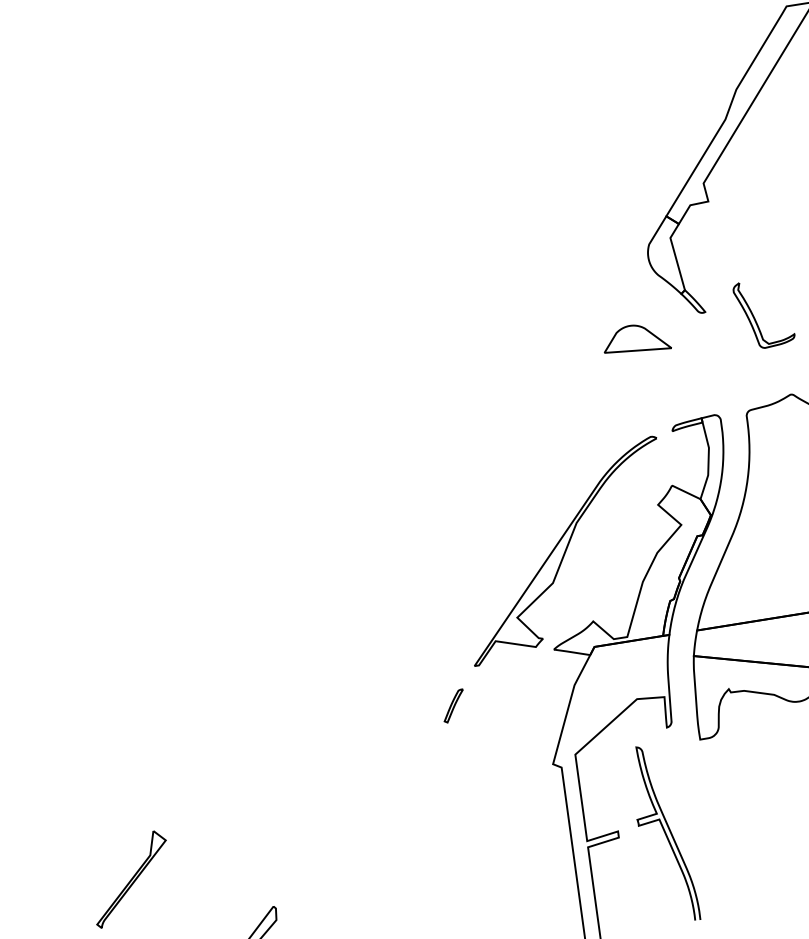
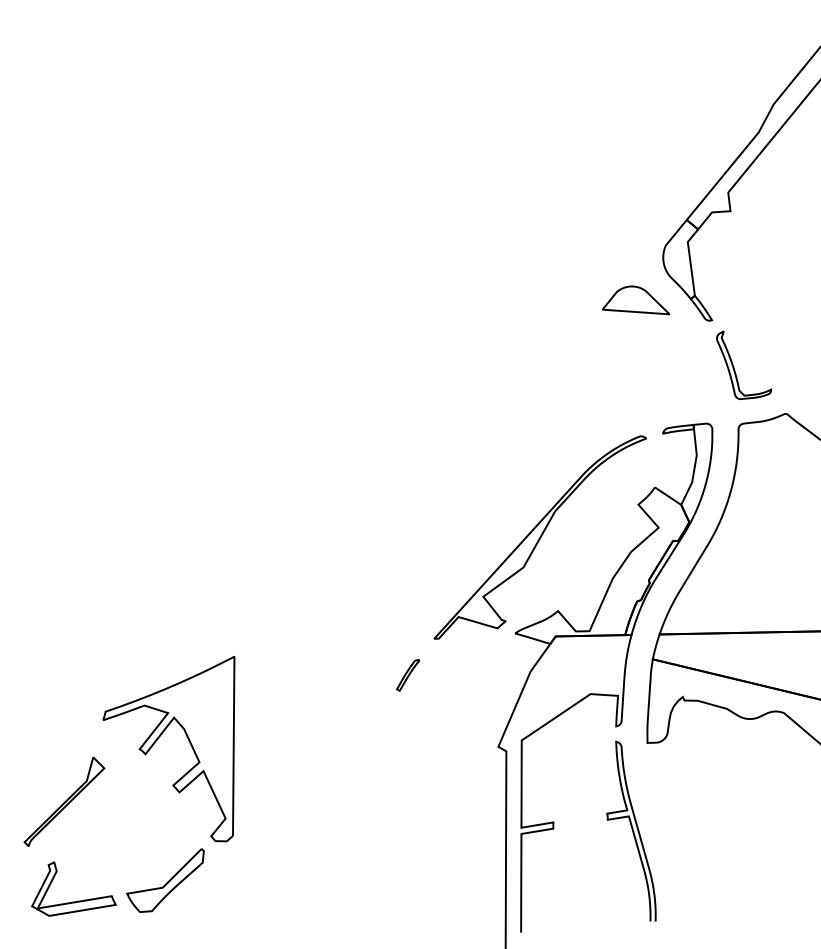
part: (754, 316) -> (734, 366), moved
part: (636, 339) -> (636, 300), moved
part: (215, 804) -> (158, 739), added
curve: (663, 832) -> (631, 829), moved

